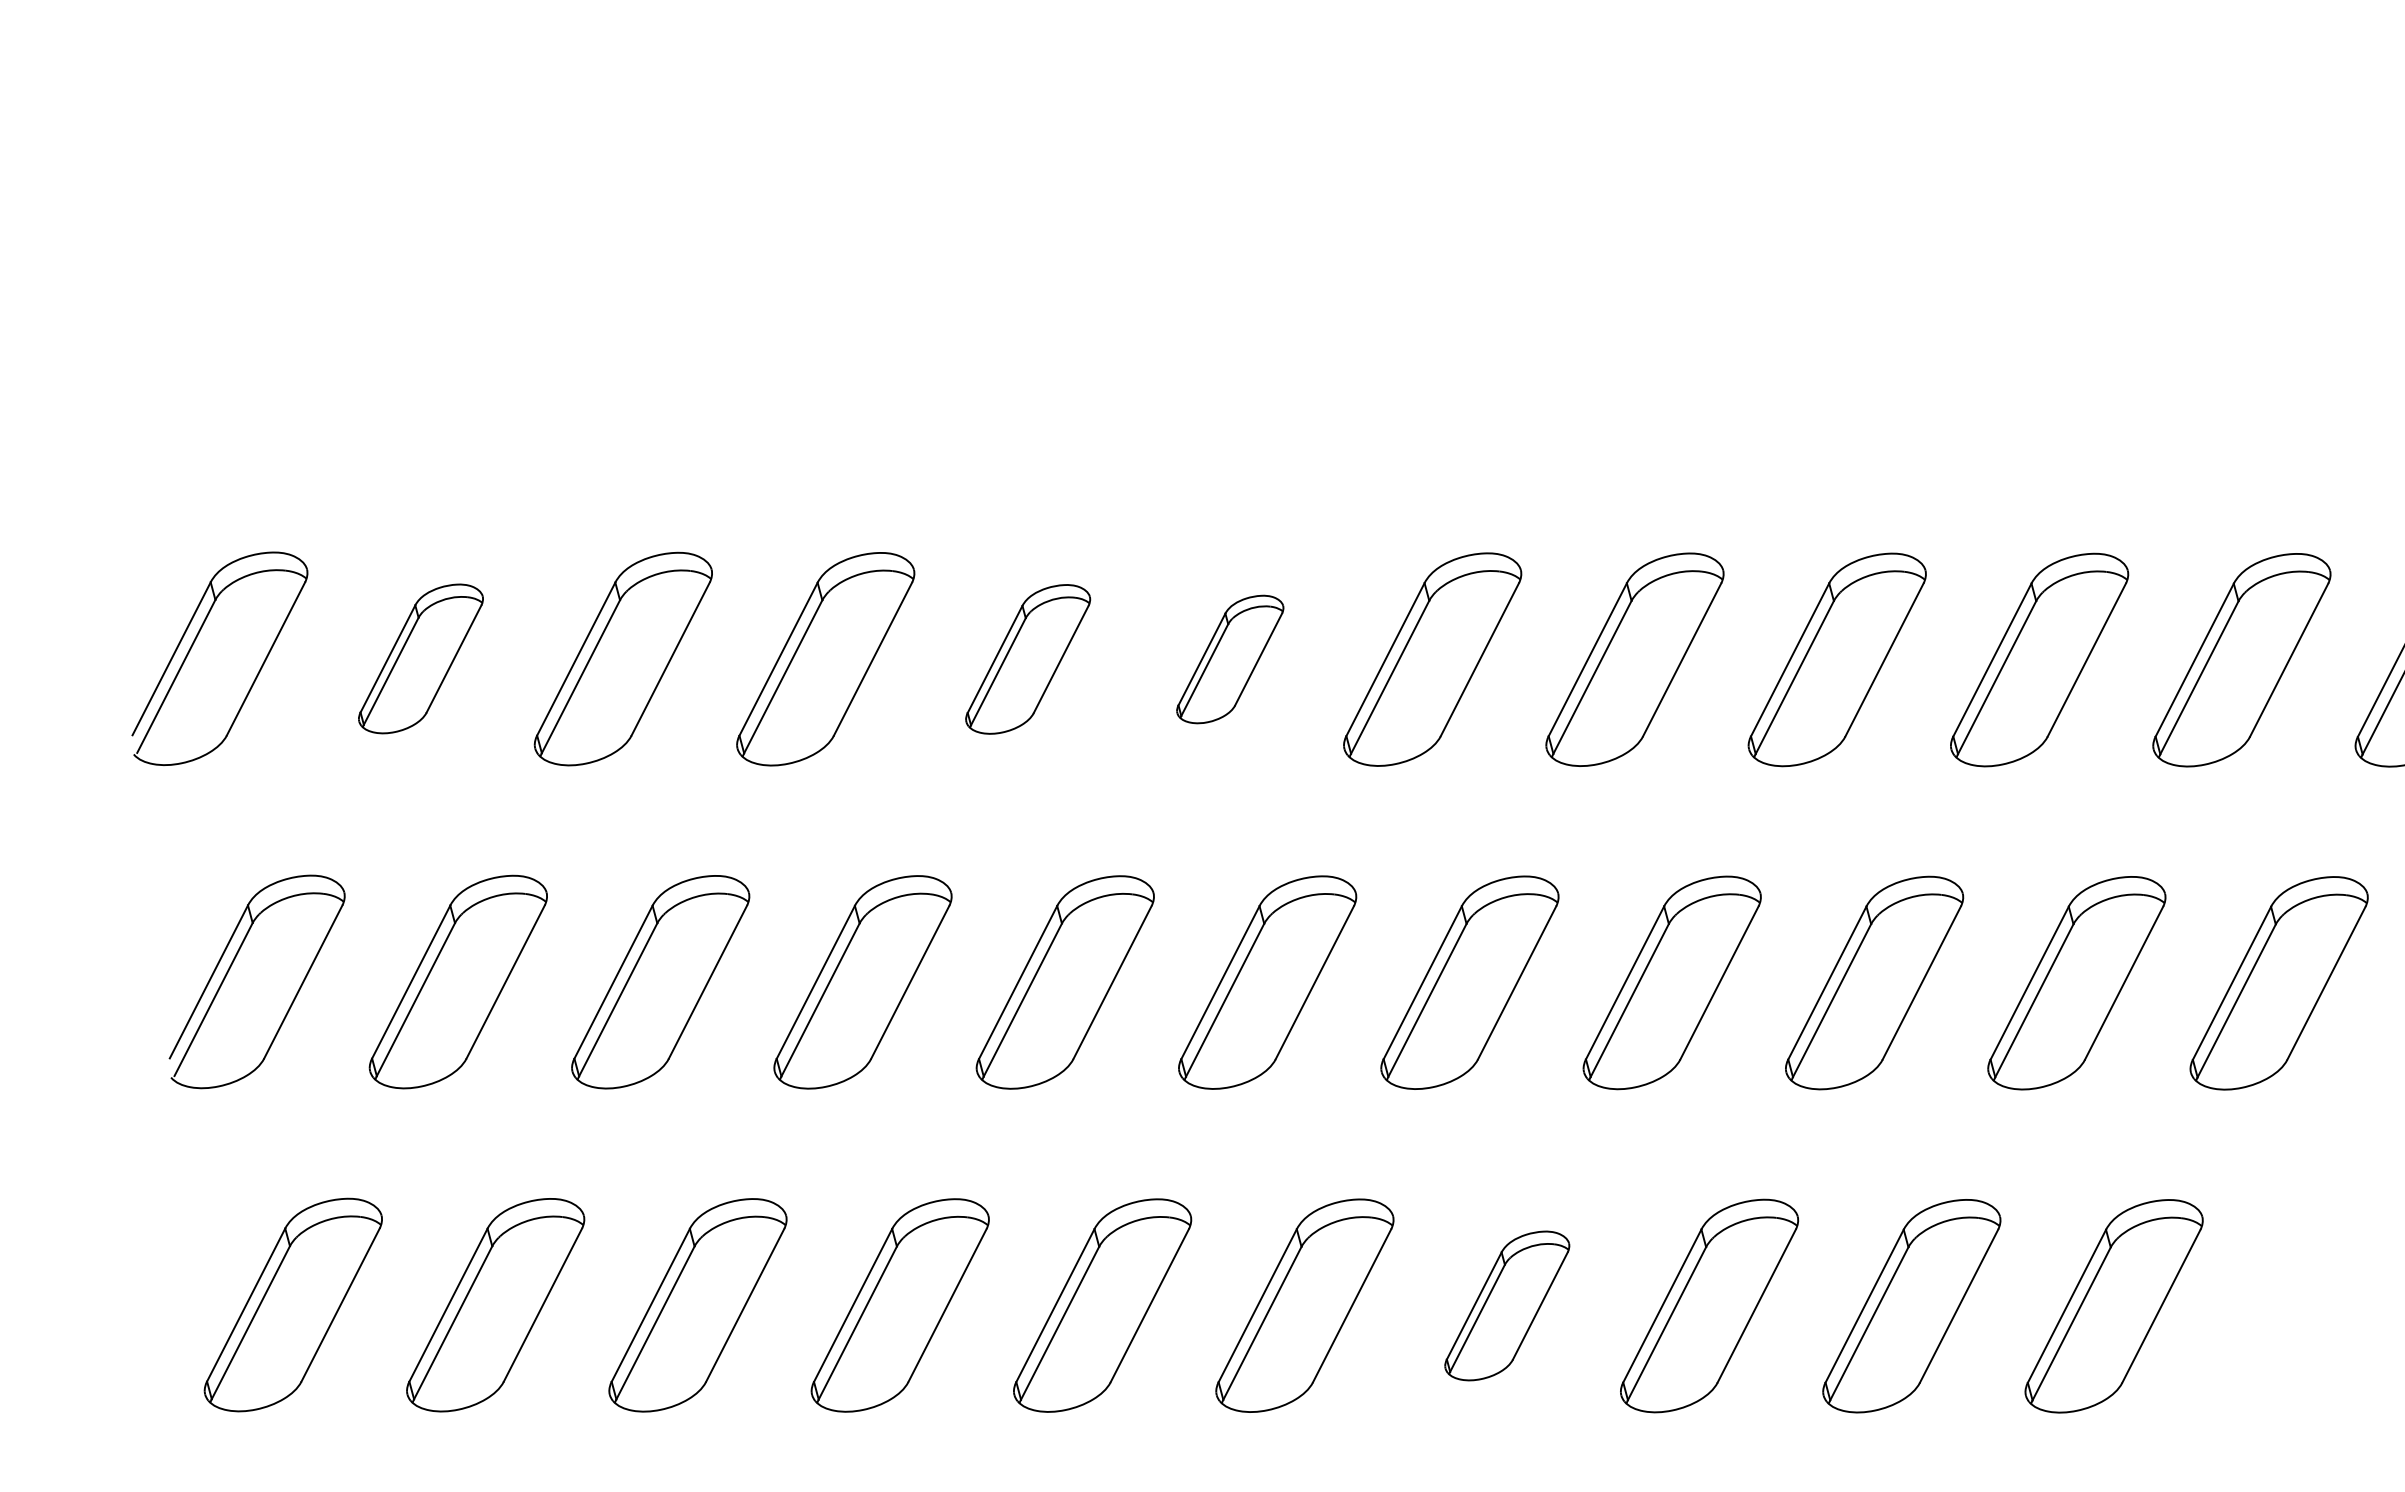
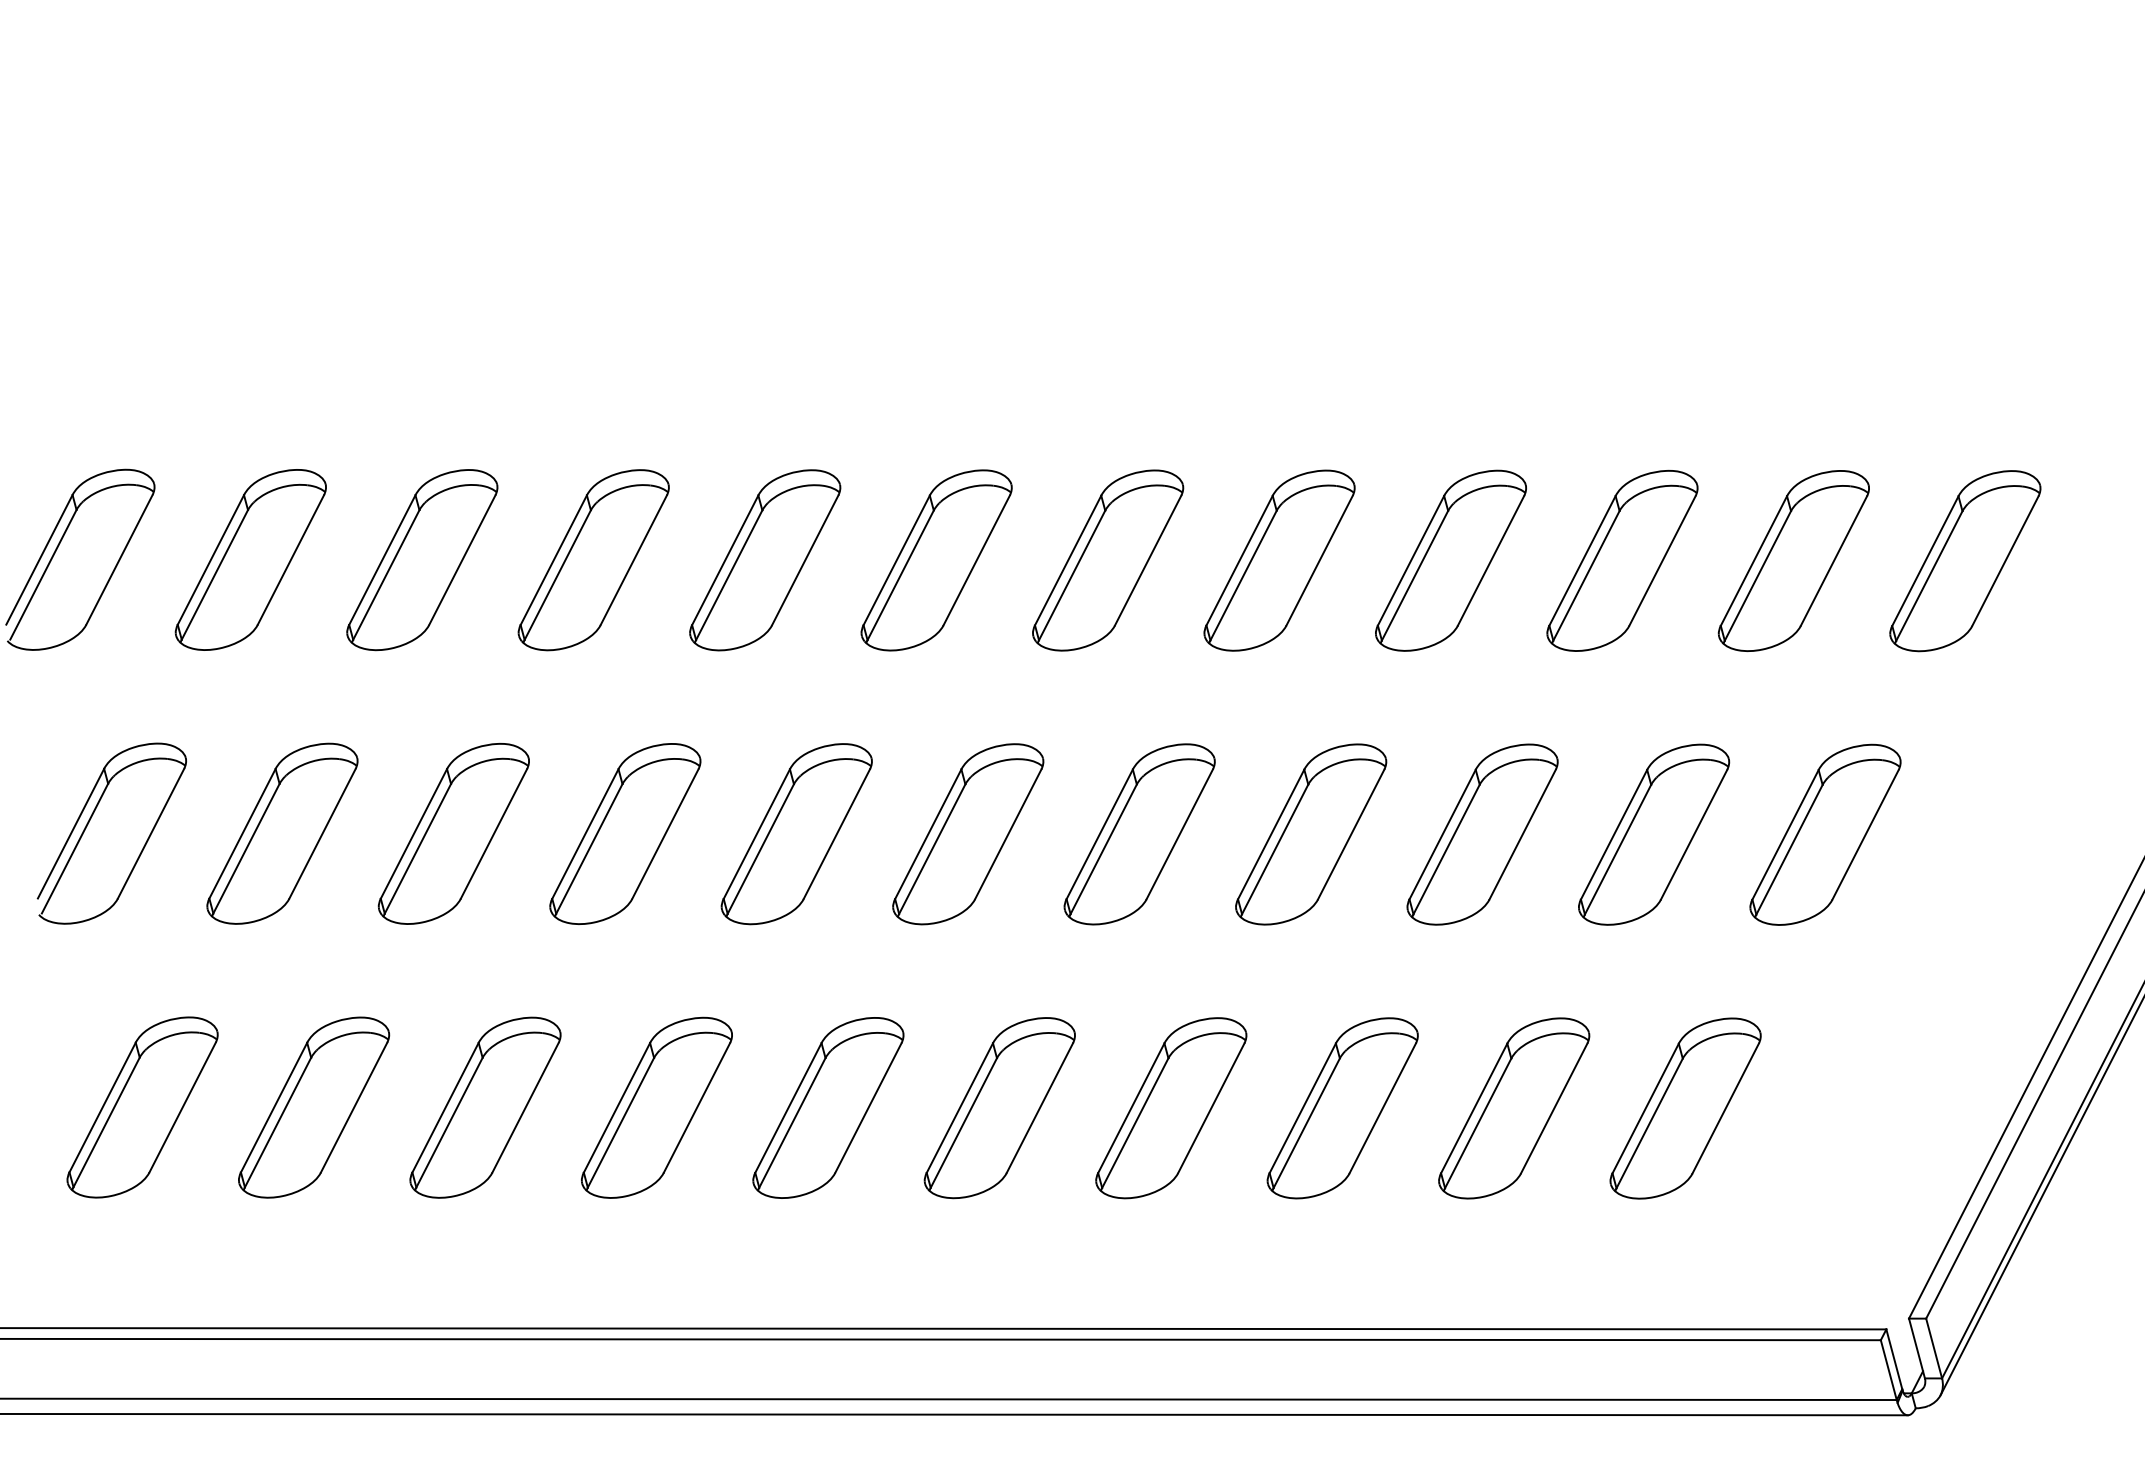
part: (420, 658) -> (250, 559), size x1.43
part: (1028, 659) -> (765, 560), size x1.43
part: (1230, 659) -> (936, 560), size x1.67
part: (1507, 1306) -> (1171, 1108), size x1.43

